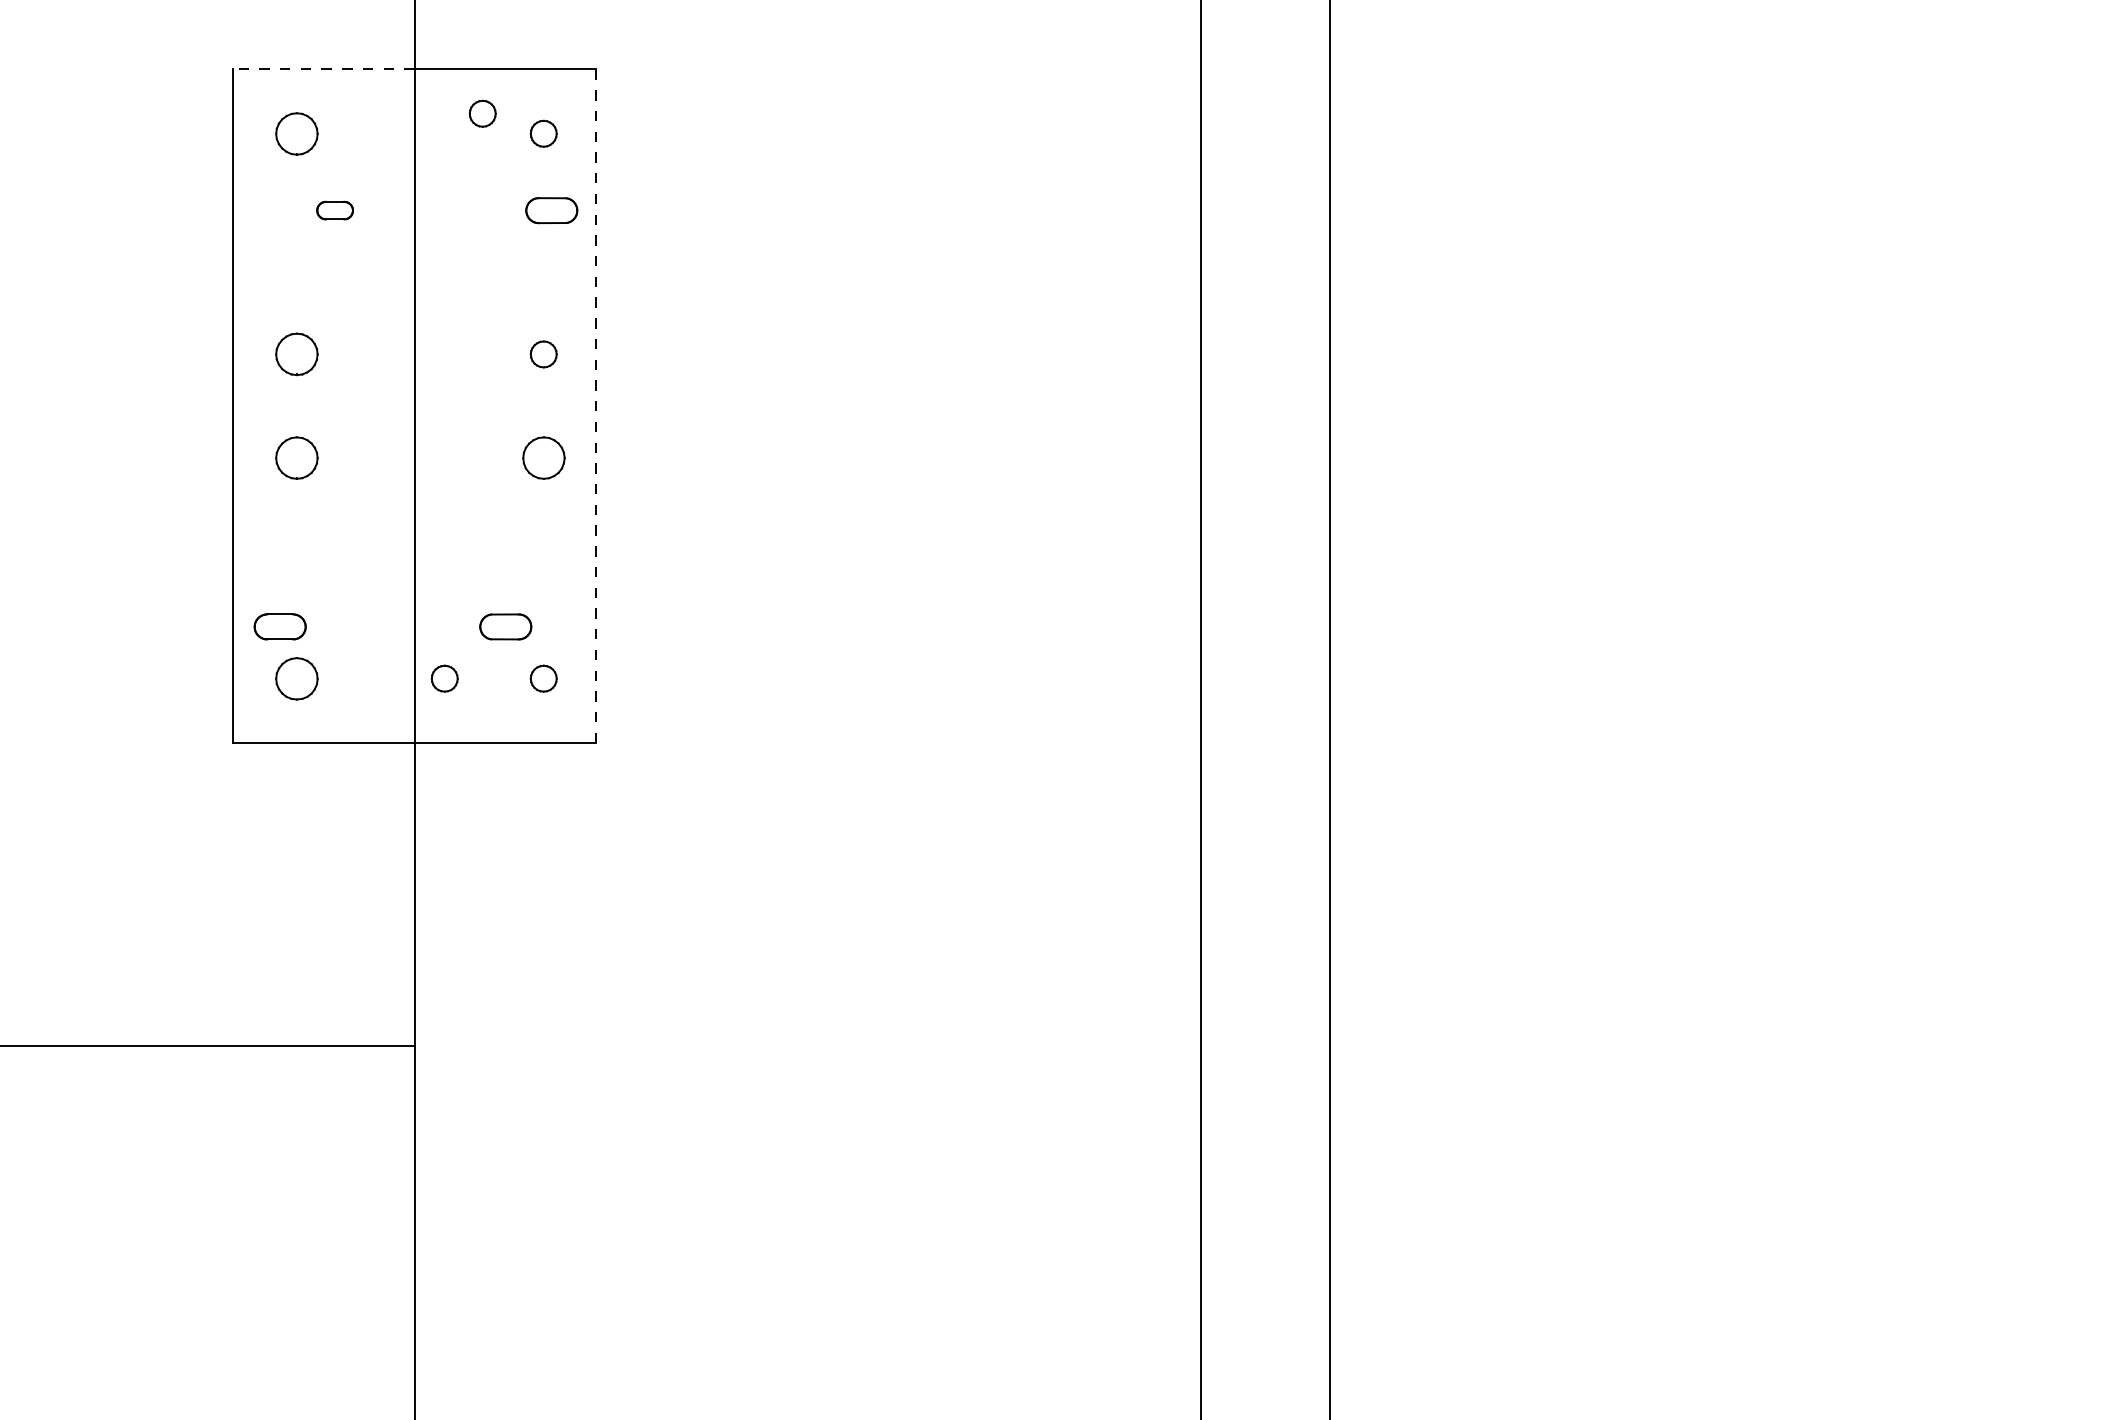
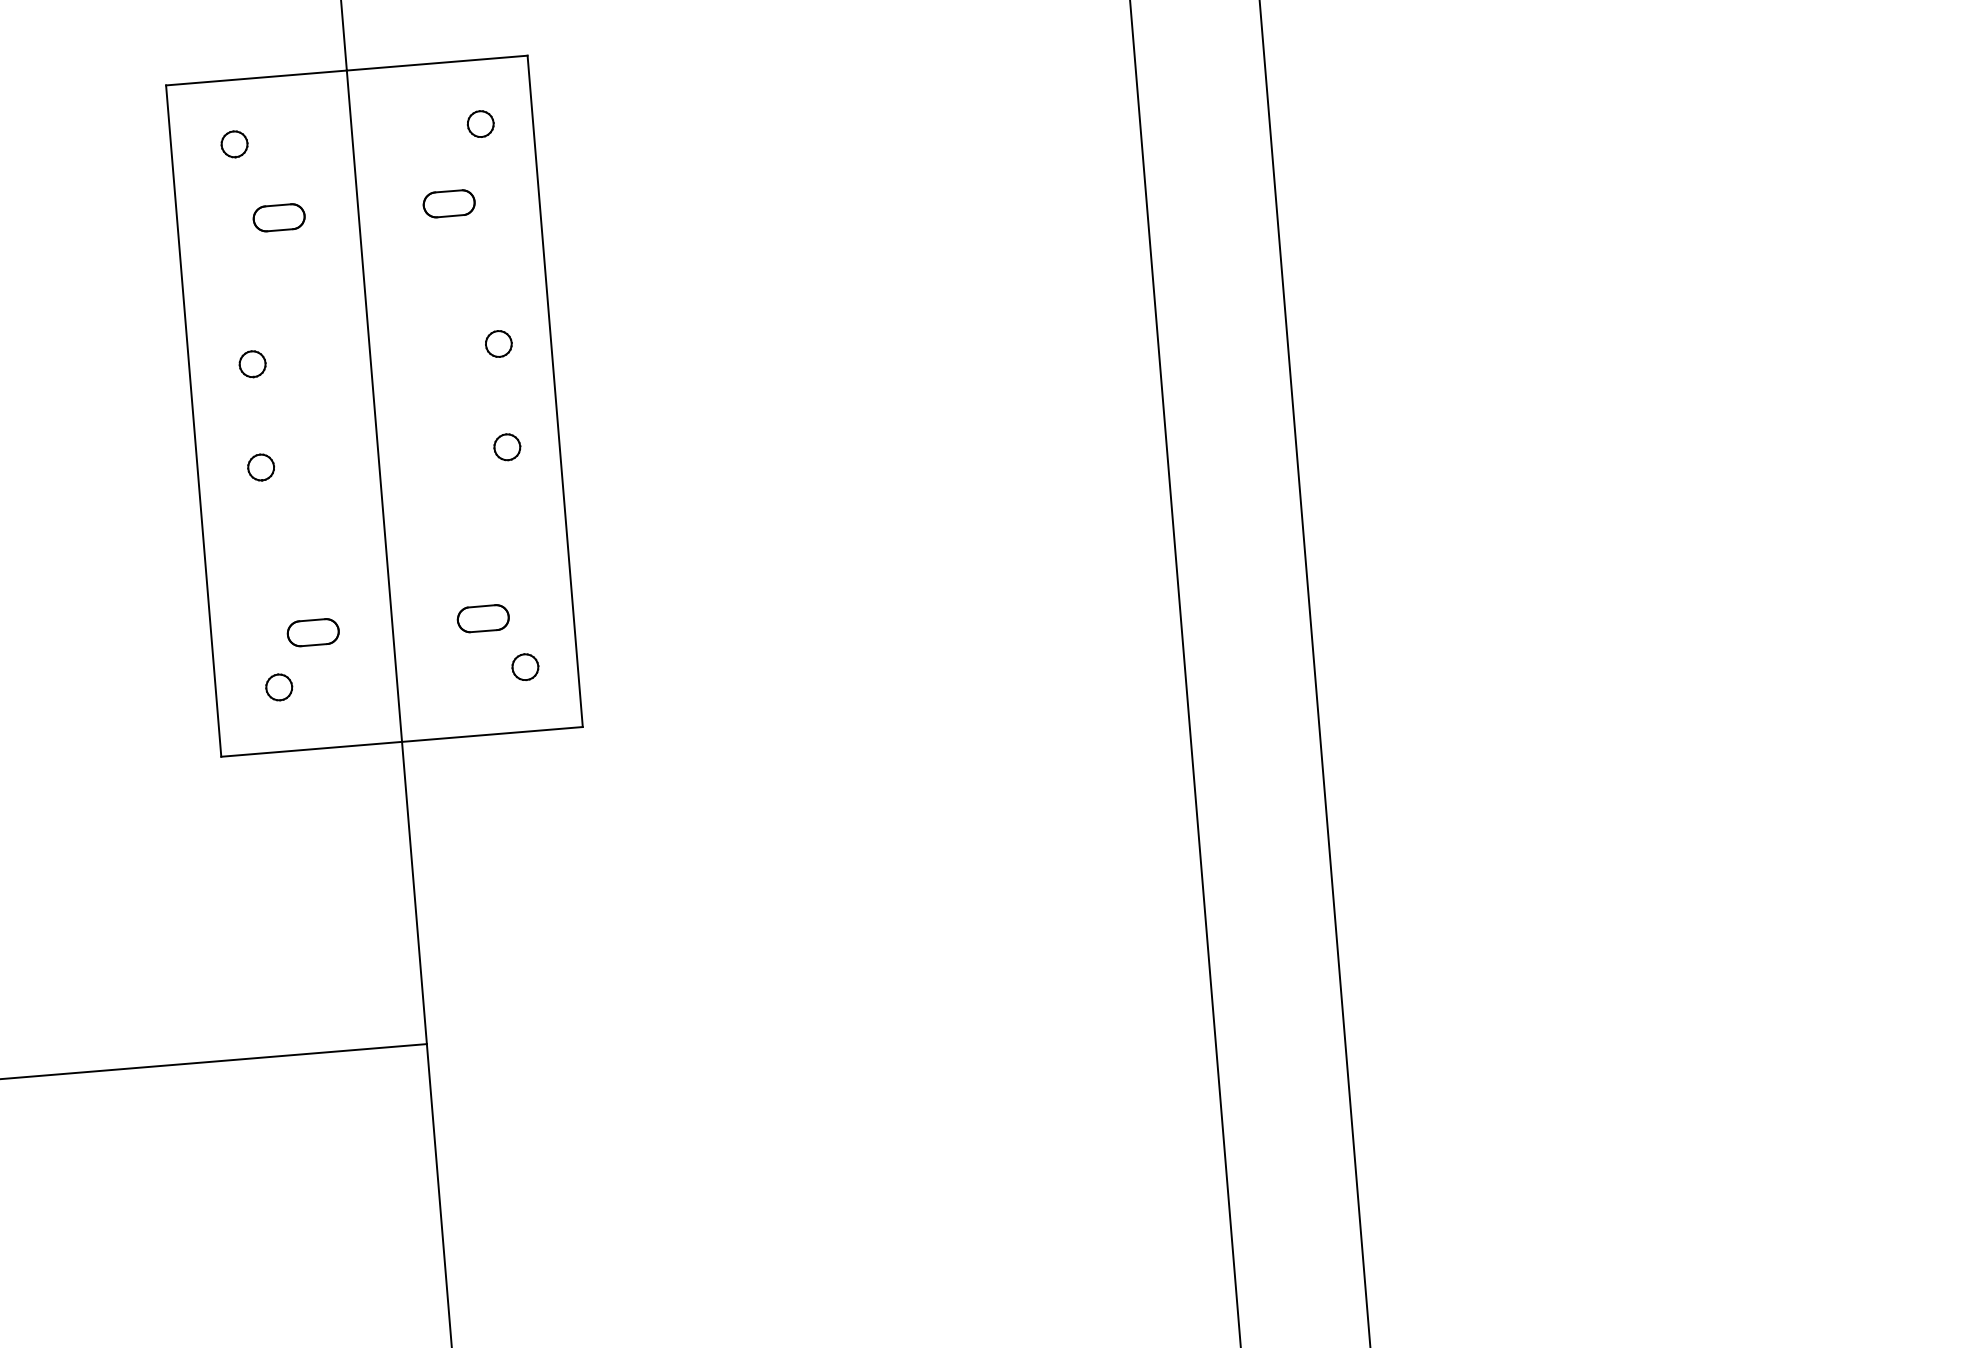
line: (324, 69) -> (256, 77), dashed -> solid
part: (482, 113) -> (418, 108), removed
part: (296, 133) -> (234, 144), size x0.62
part: (334, 210) -> (278, 217), size x1.43
part: (551, 210) -> (448, 203), moved
part: (296, 354) -> (252, 364), size x0.62
line: (596, 406) -> (555, 391), dashed -> solid
part: (296, 457) -> (260, 466), size x0.62
part: (543, 457) -> (507, 446), size x0.62
part: (279, 626) -> (312, 632), moved
part: (296, 678) -> (278, 687), size x0.62
part: (444, 678) -> (426, 675), removed

